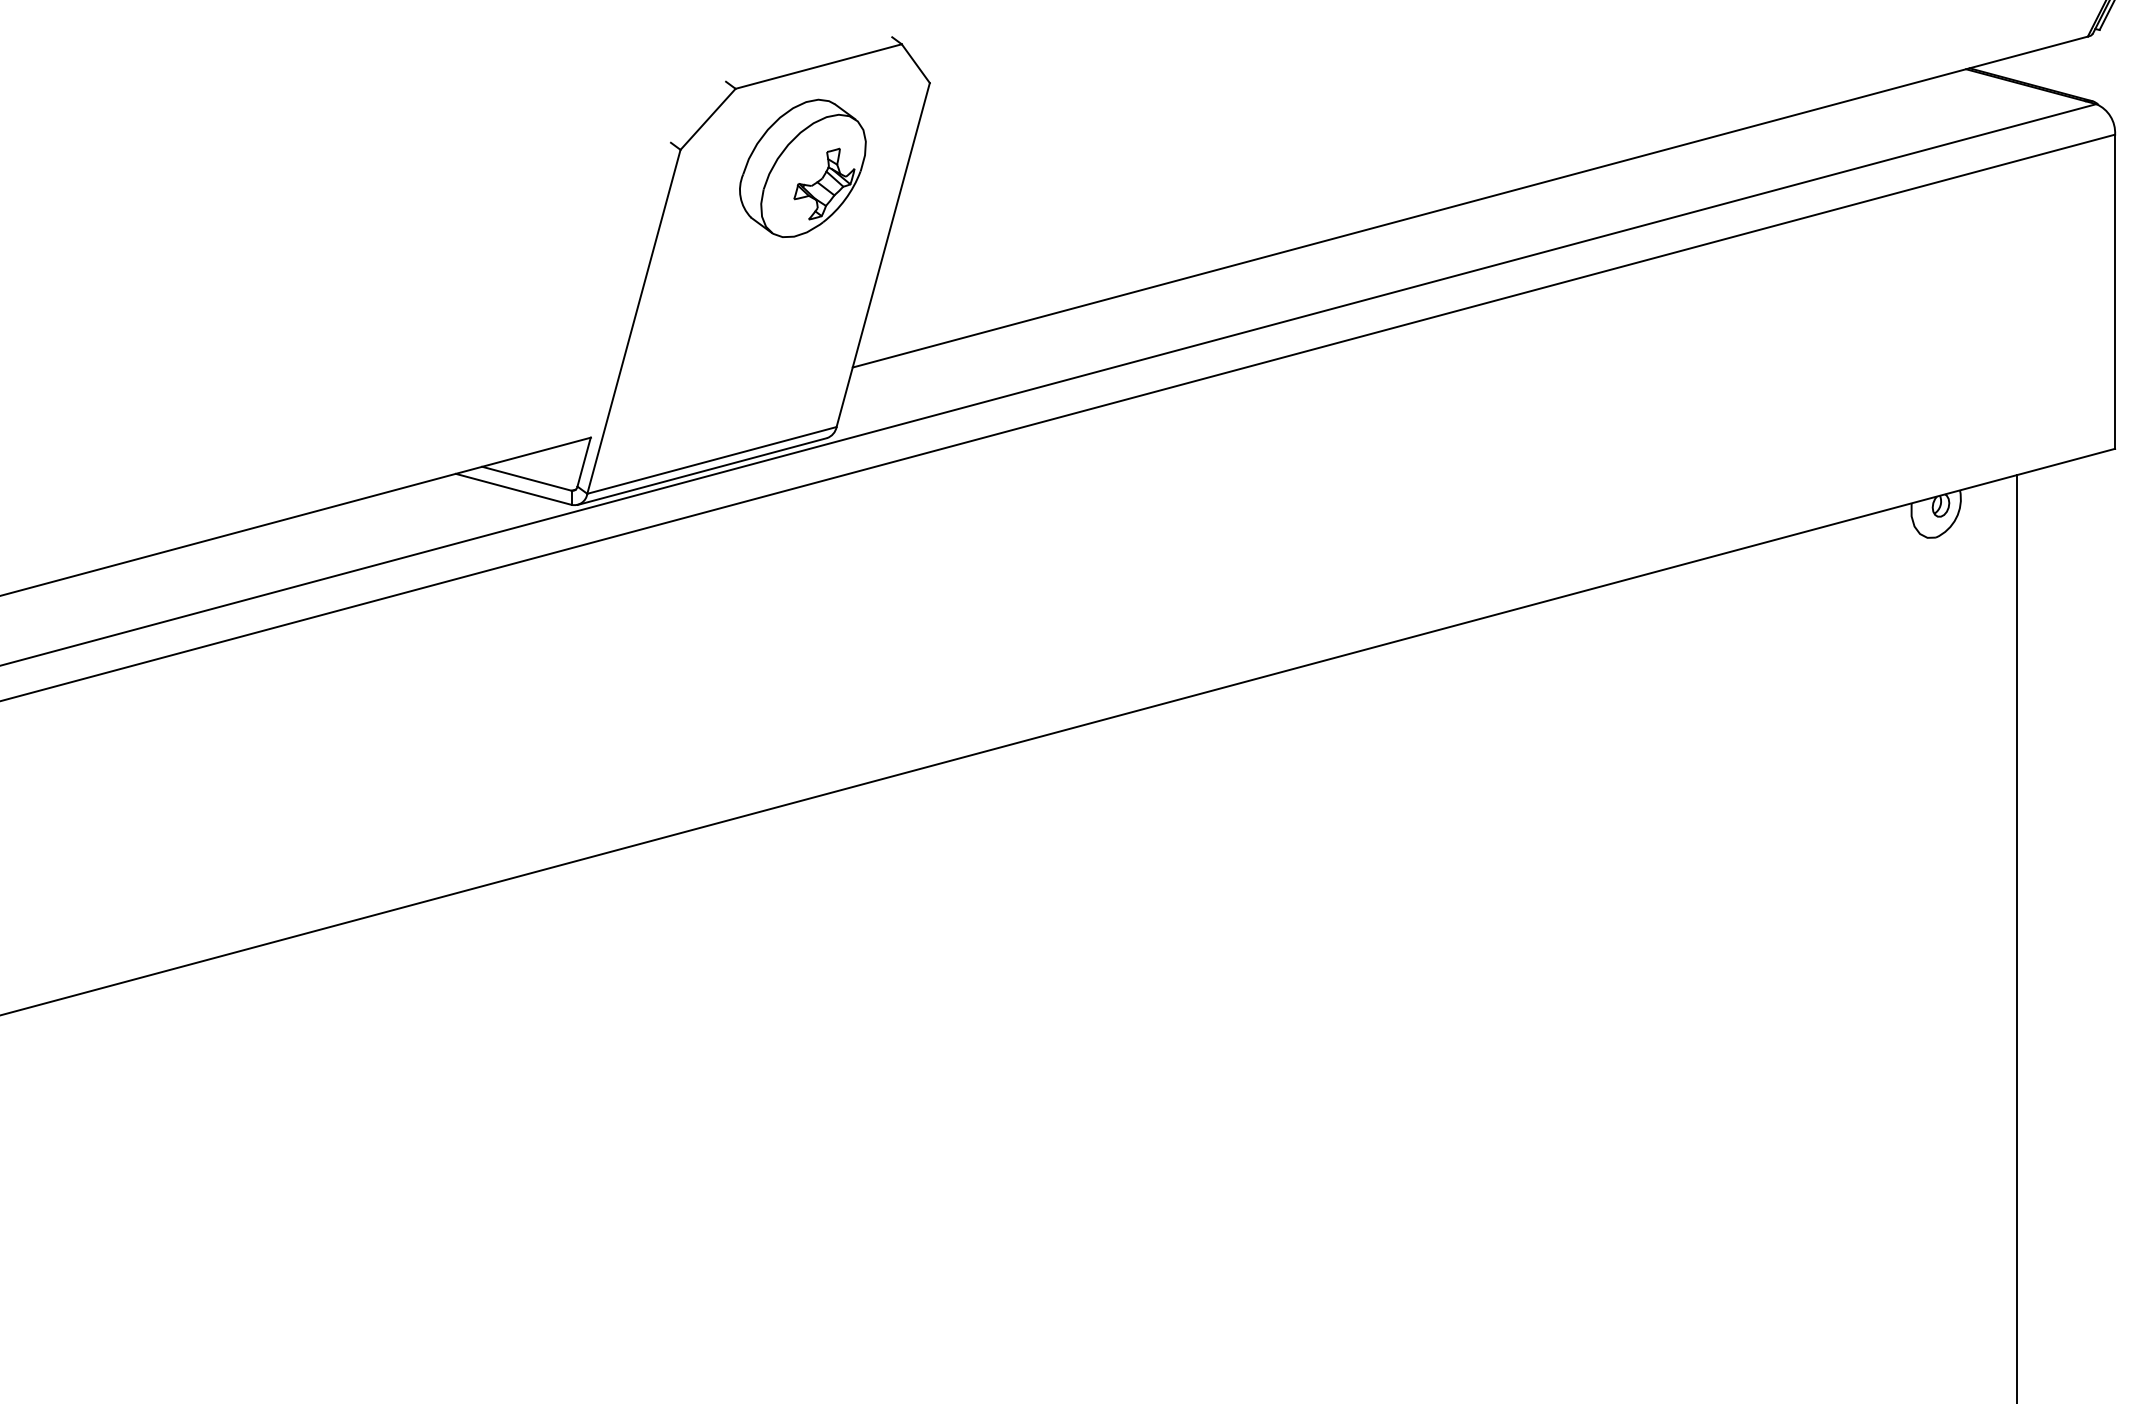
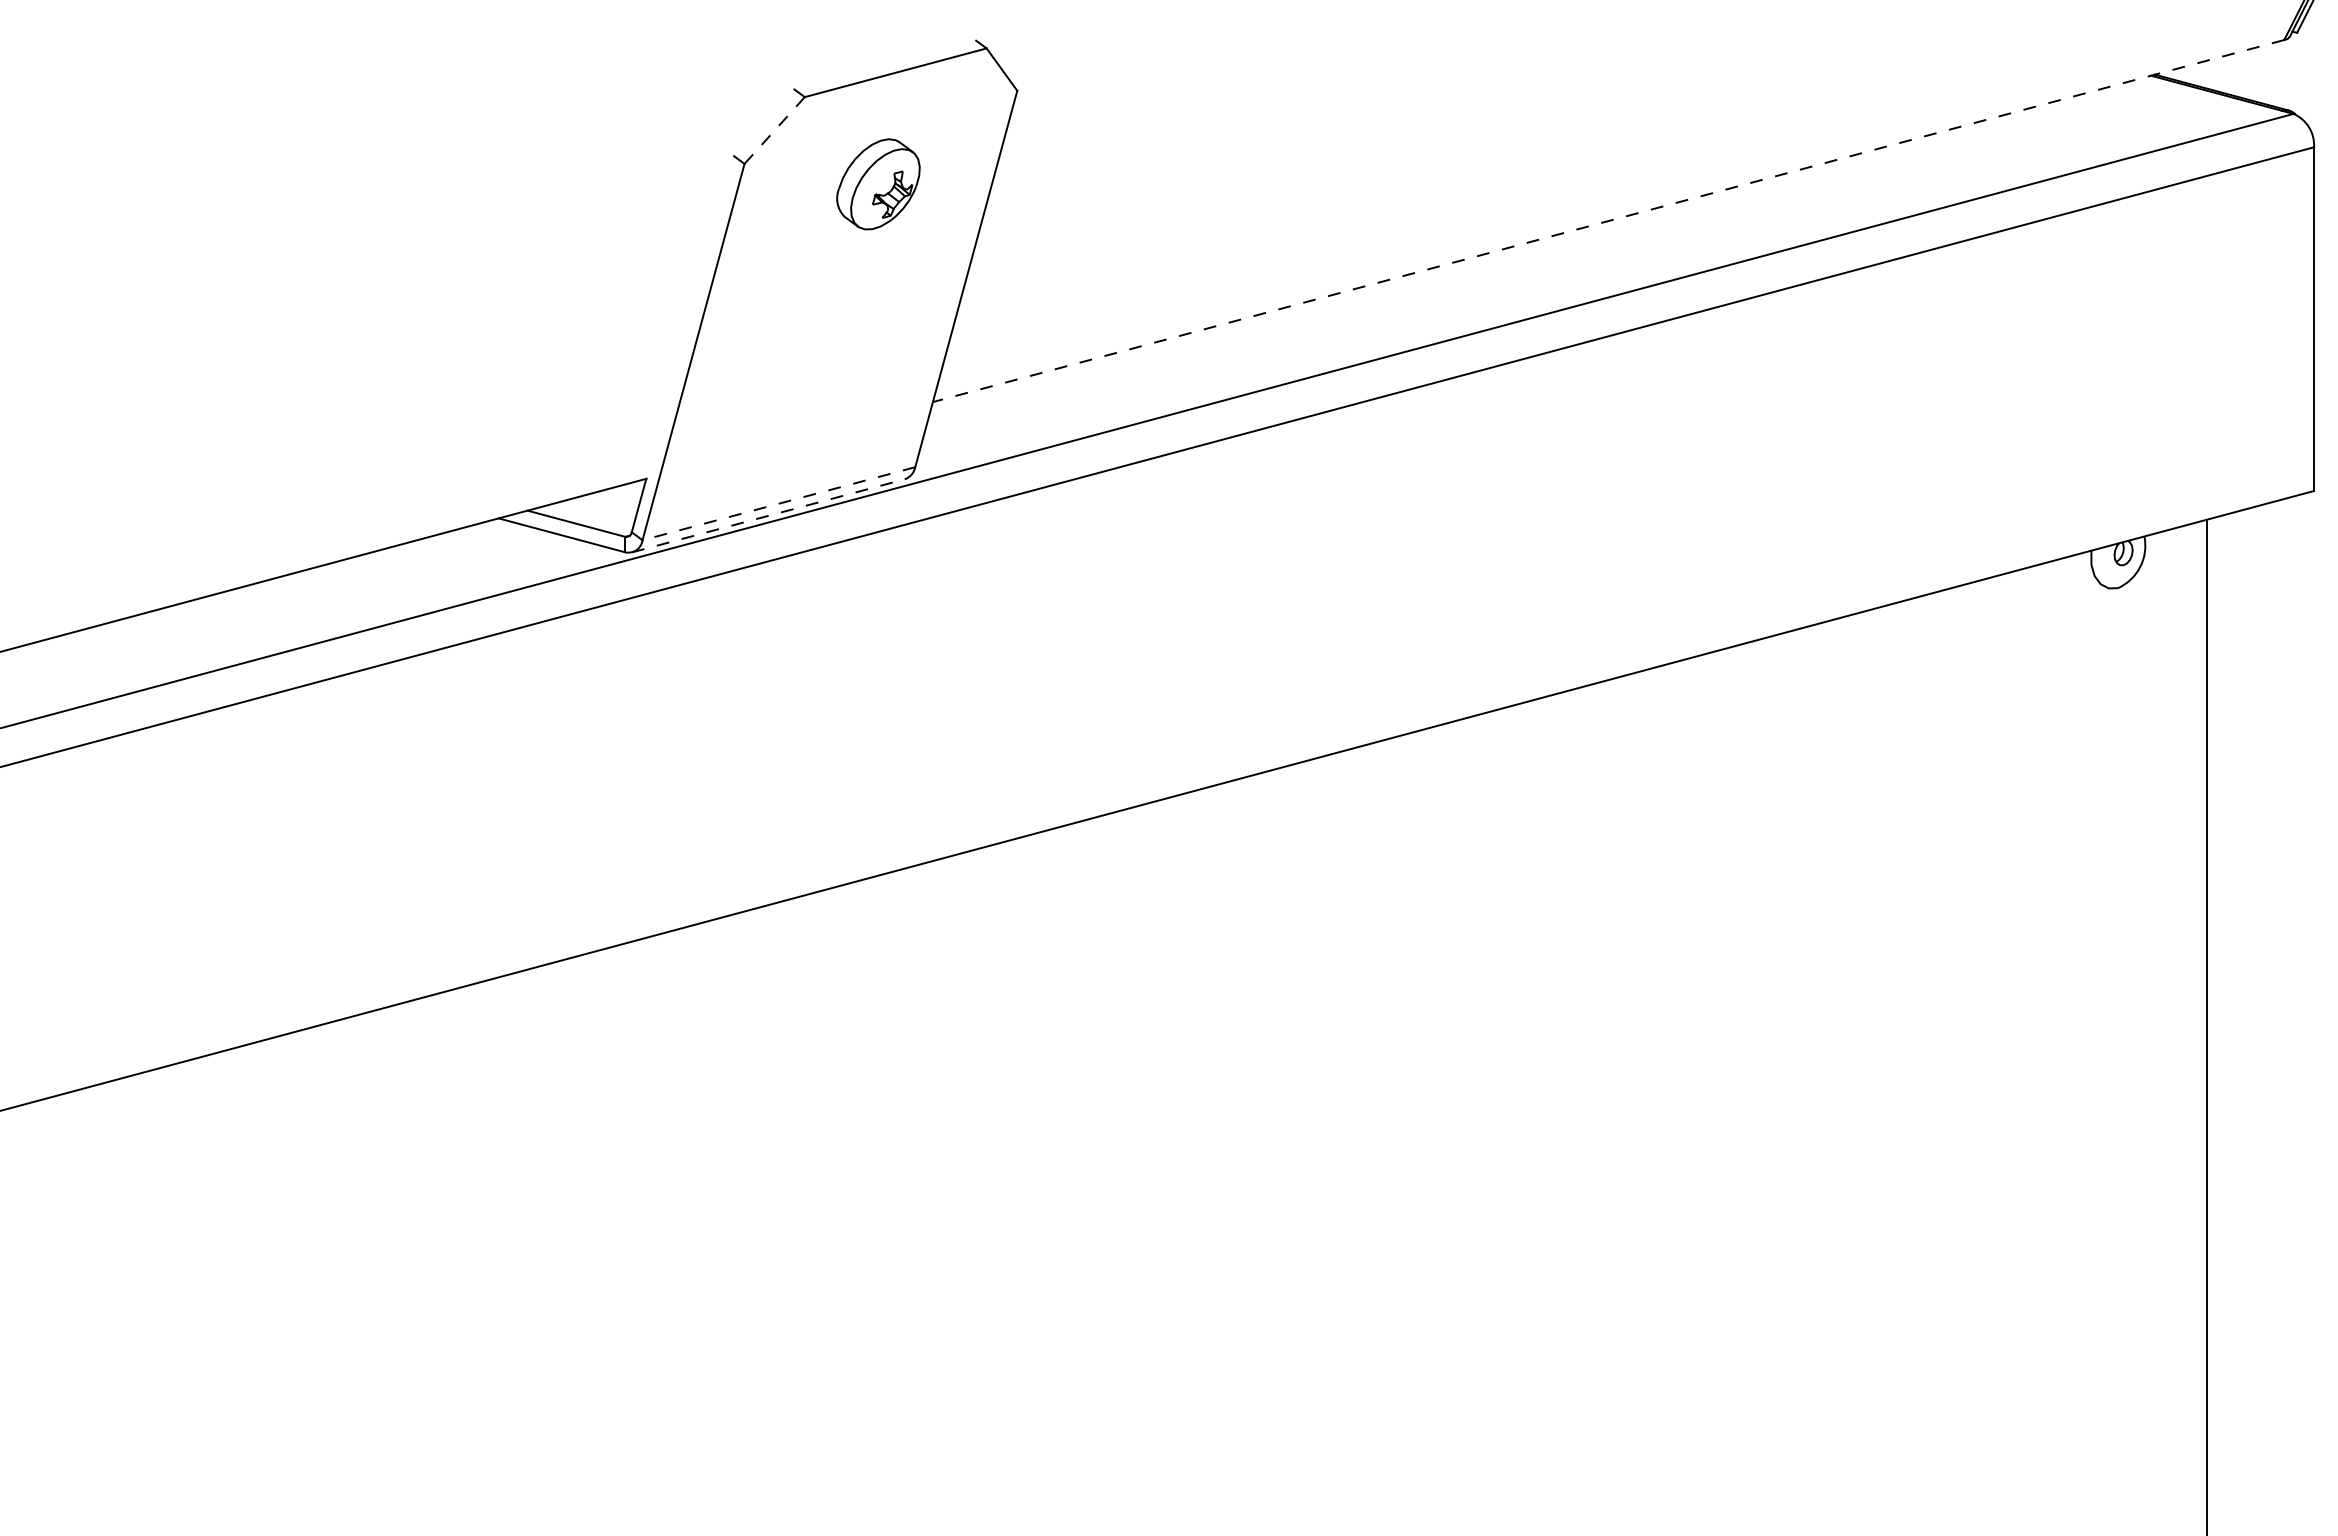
line: (707, 119) -> (774, 130), solid -> dashed
part: (802, 168) -> (878, 184), size x0.6
line: (1470, 202) -> (1608, 221), solid -> dashed
line: (711, 460) -> (778, 503), solid -> dashed
line: (702, 471) -> (768, 515), solid -> dashed

